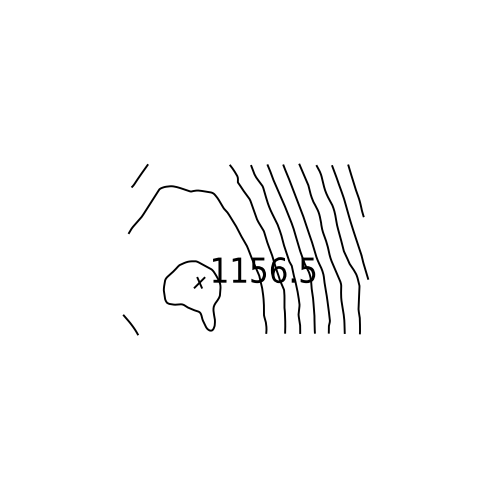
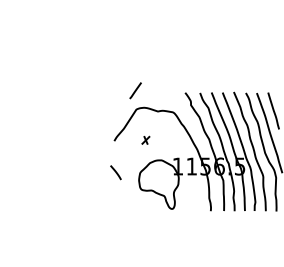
line: (139, 175) -> (135, 90), moved
part: (199, 282) -> (145, 140), moved
line: (130, 324) -> (115, 172), moved

